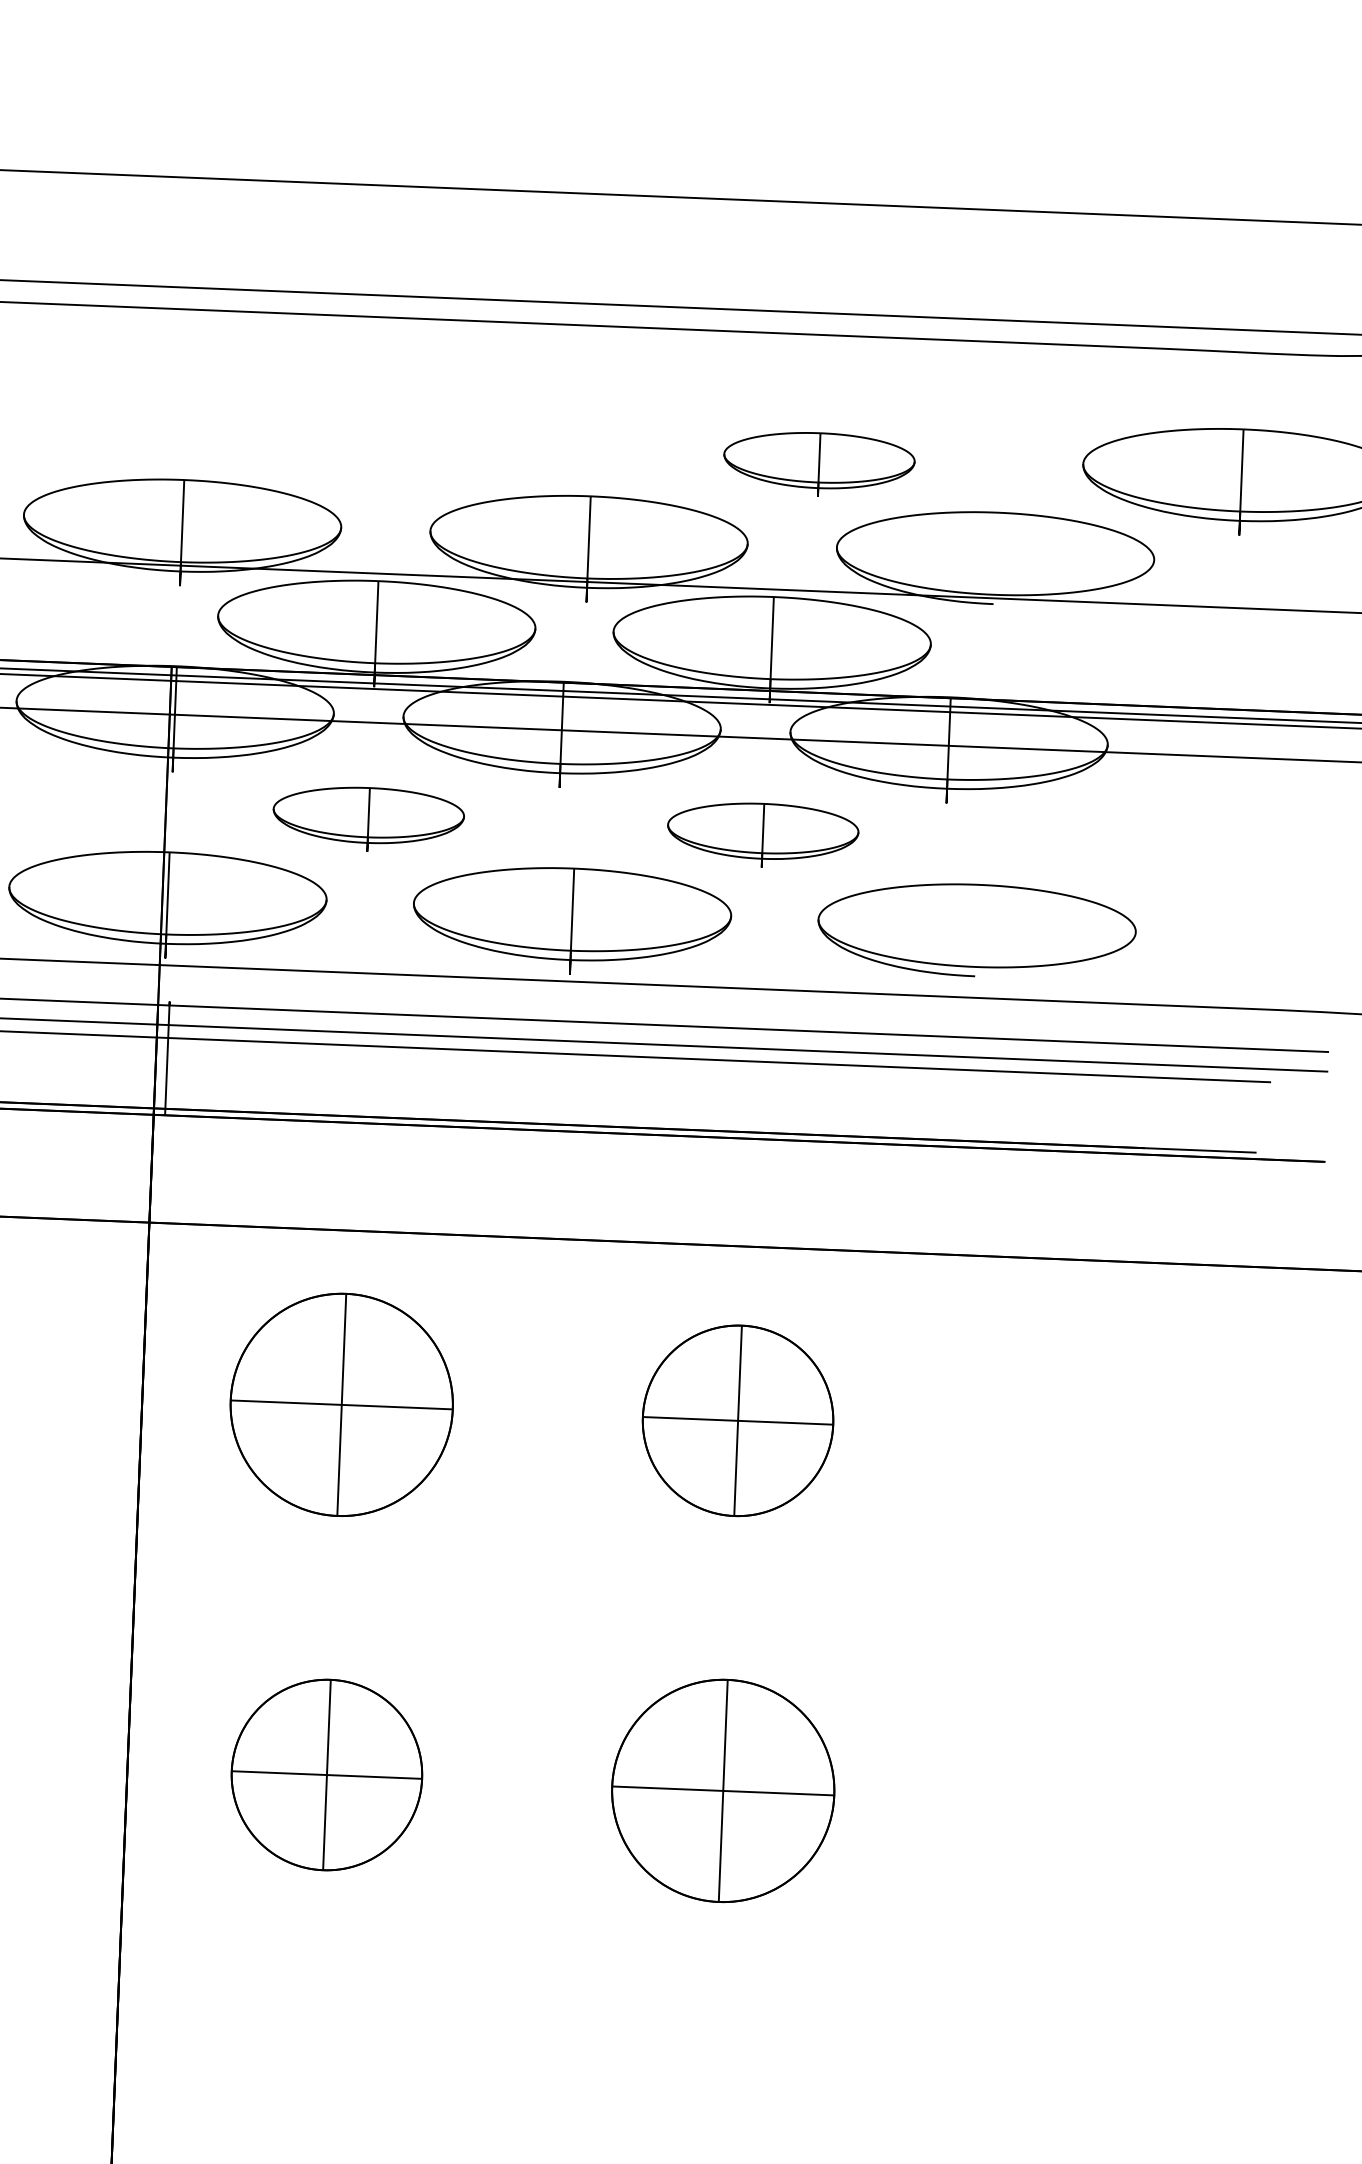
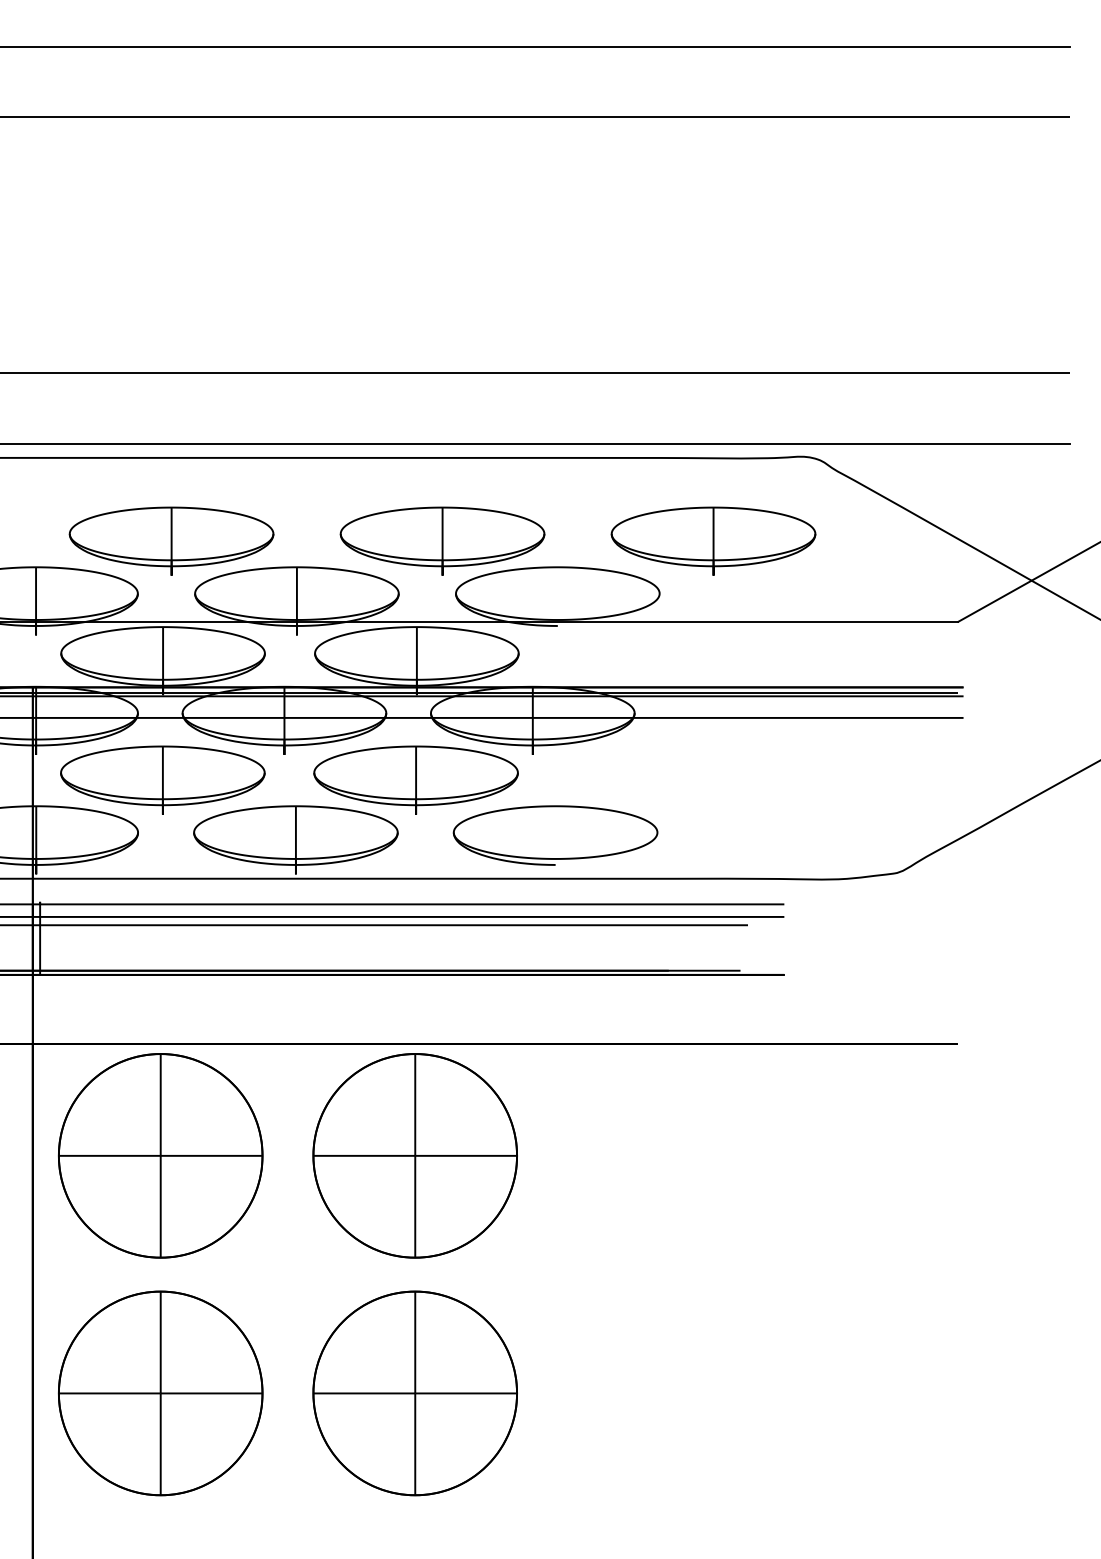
part: (396, 446) -> (171, 540), added
part: (819, 463) -> (442, 540), size x1.67
part: (367, 818) -> (162, 779), size x1.67
part: (762, 834) -> (415, 779), size x1.67
part: (341, 1404) -> (160, 1155), size x1.43
part: (737, 1420) -> (414, 1155), size x1.67
part: (326, 1775) -> (160, 1393), size x1.67
part: (722, 1790) -> (414, 1393), size x1.43

